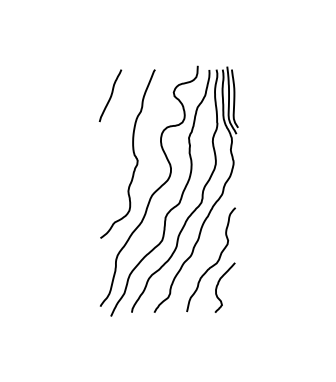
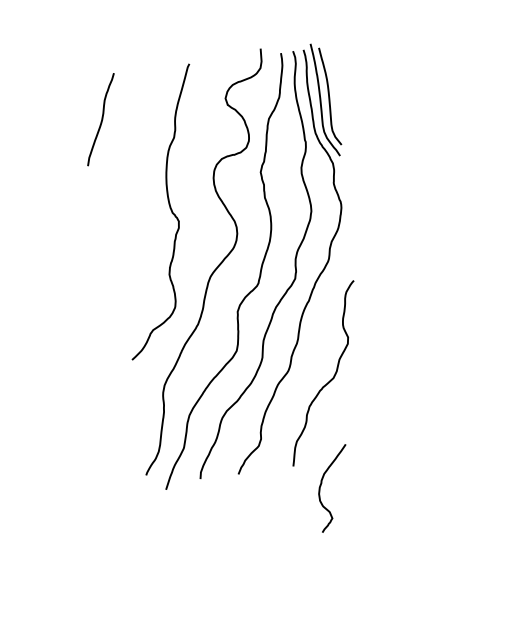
curve: (110, 95) -> (100, 119), moved
curve: (218, 285) -> (322, 486), moved

